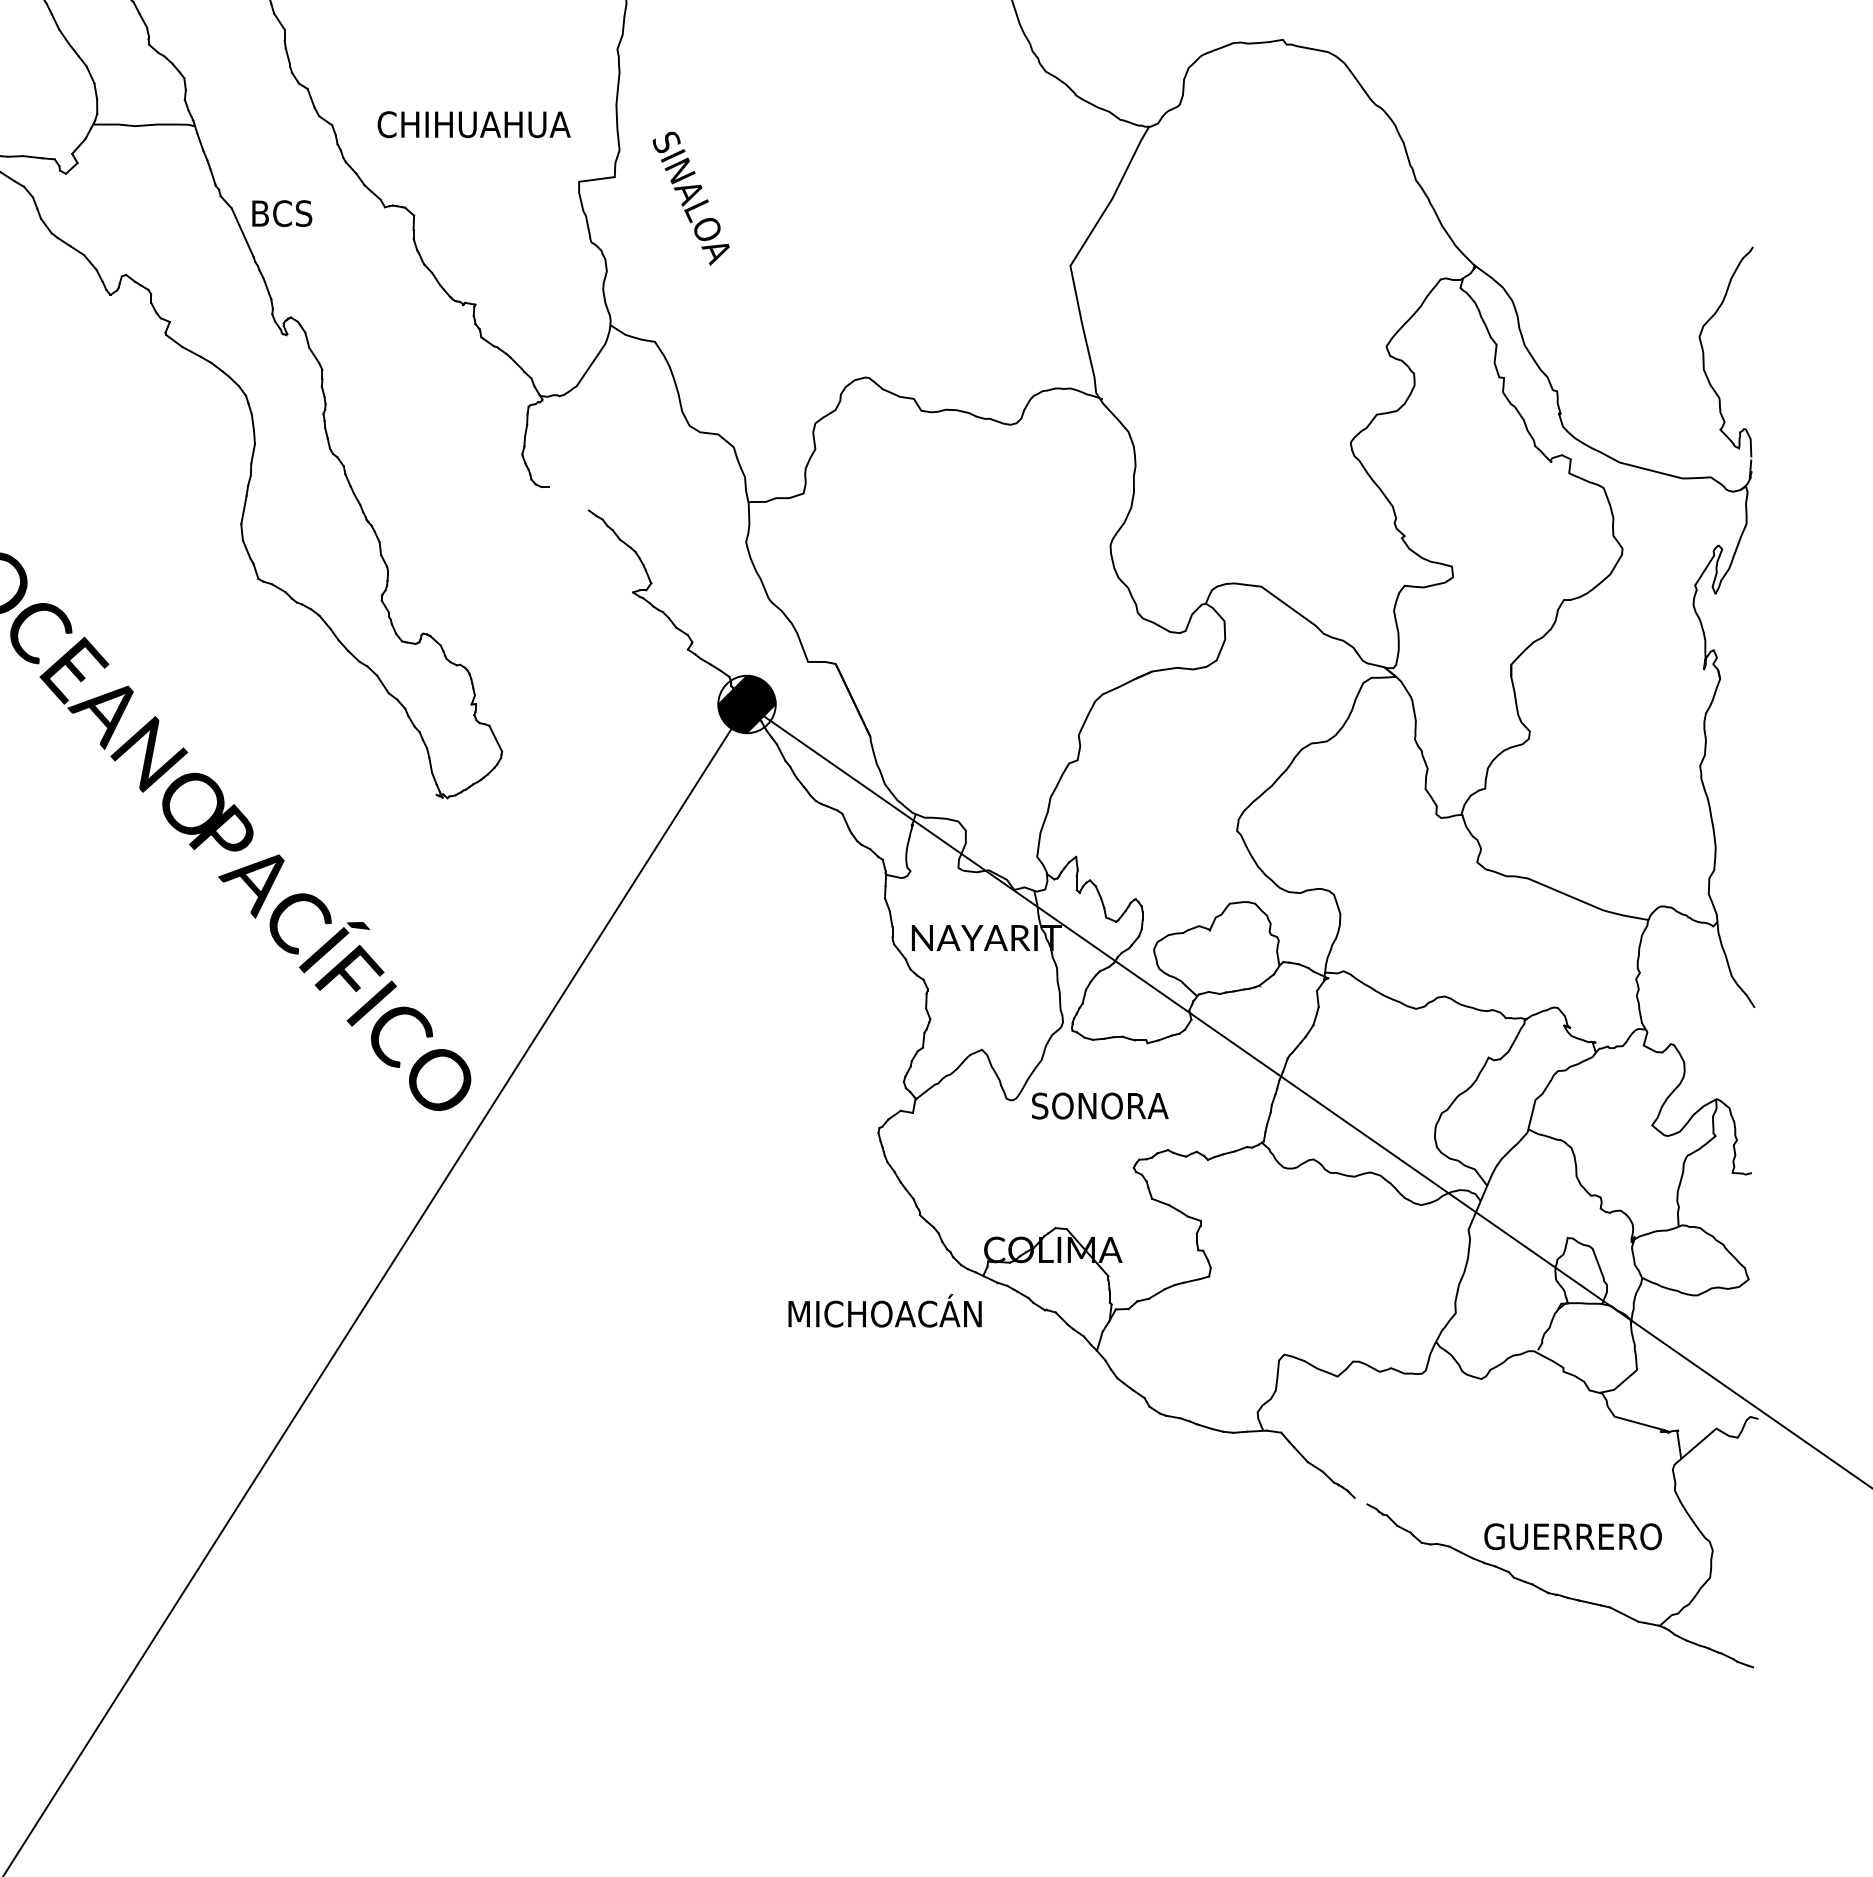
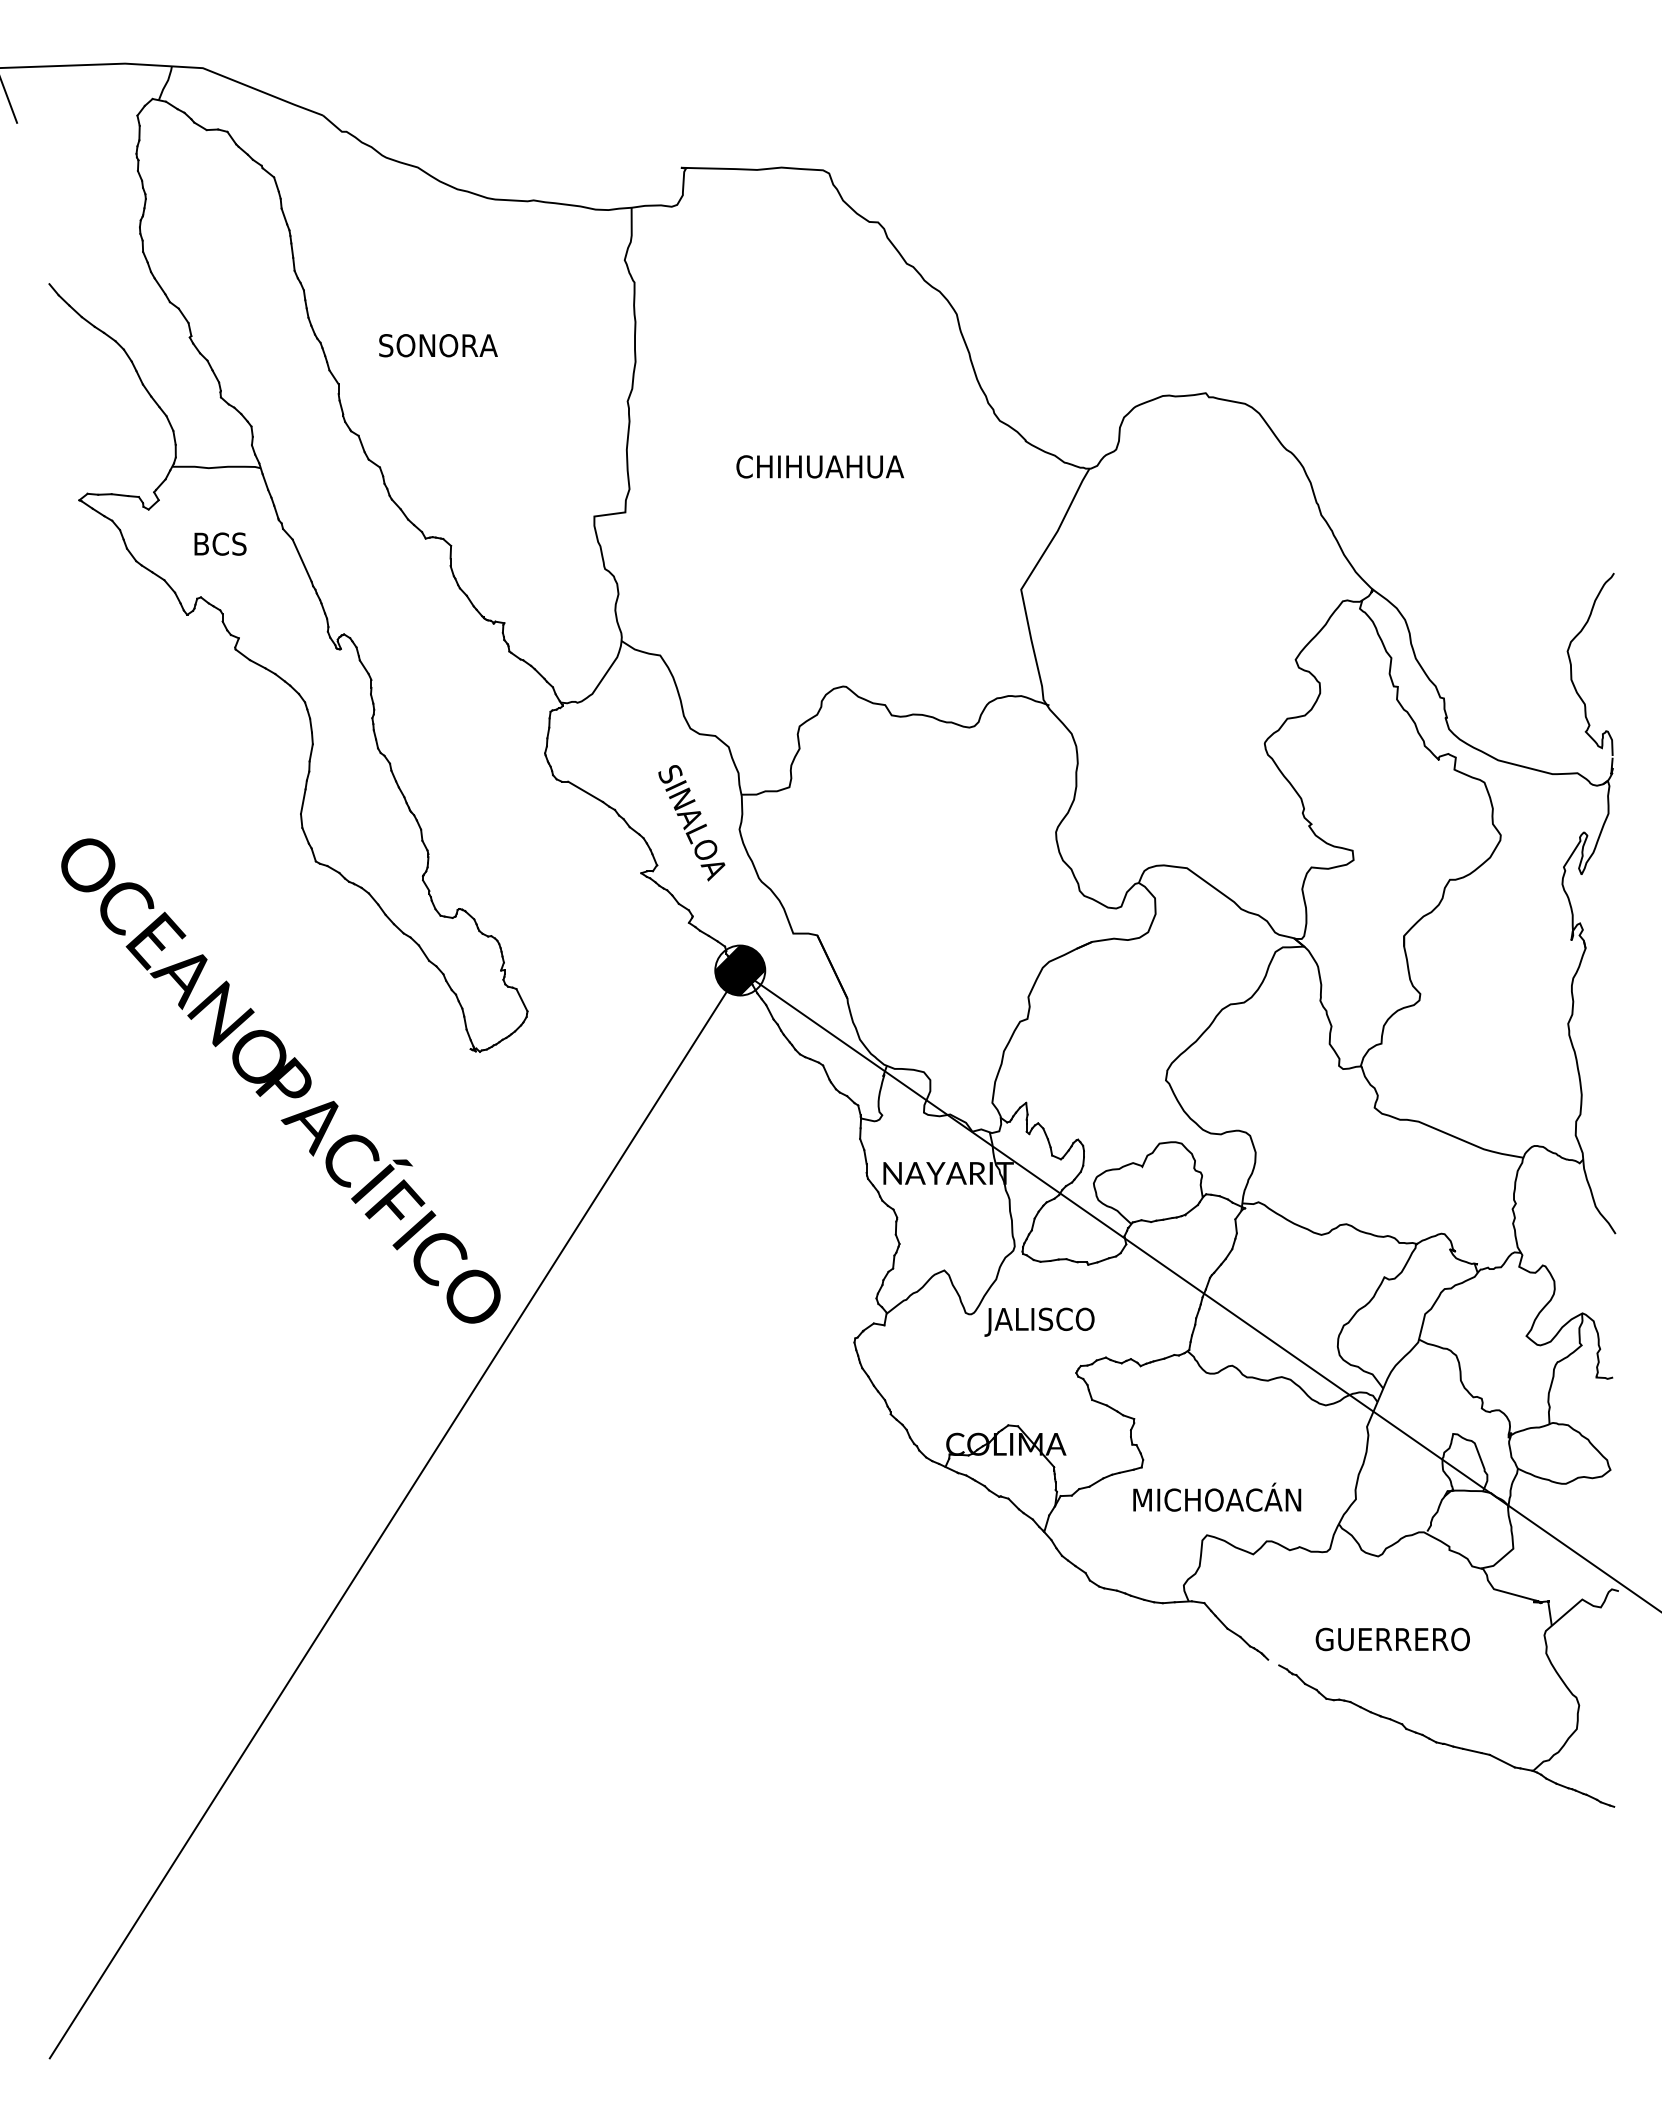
text: (474, 124) -> (820, 466), moved
text: (690, 199) -> (691, 823), moved
text: (282, 212) -> (220, 543), moved
line: (568, 498) -> (585, 791), added
text: (1098, 1108) -> (1045, 1321), SONORA -> JALISCO
text: (885, 1309) -> (1217, 1496), moved
text: (1572, 1536) -> (1392, 1639), moved

